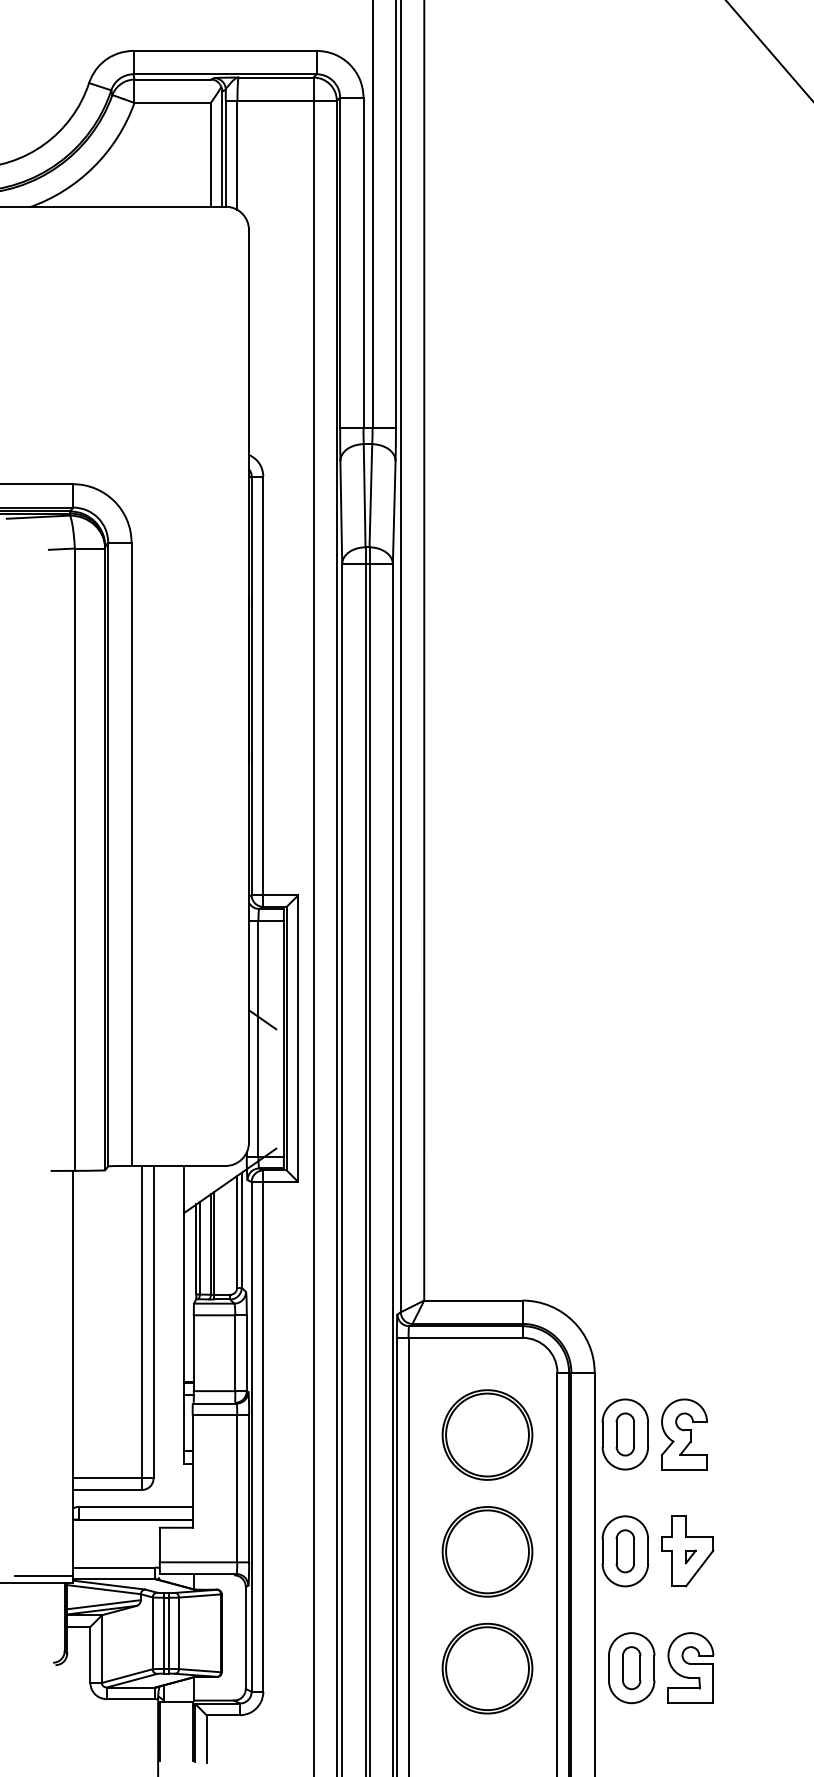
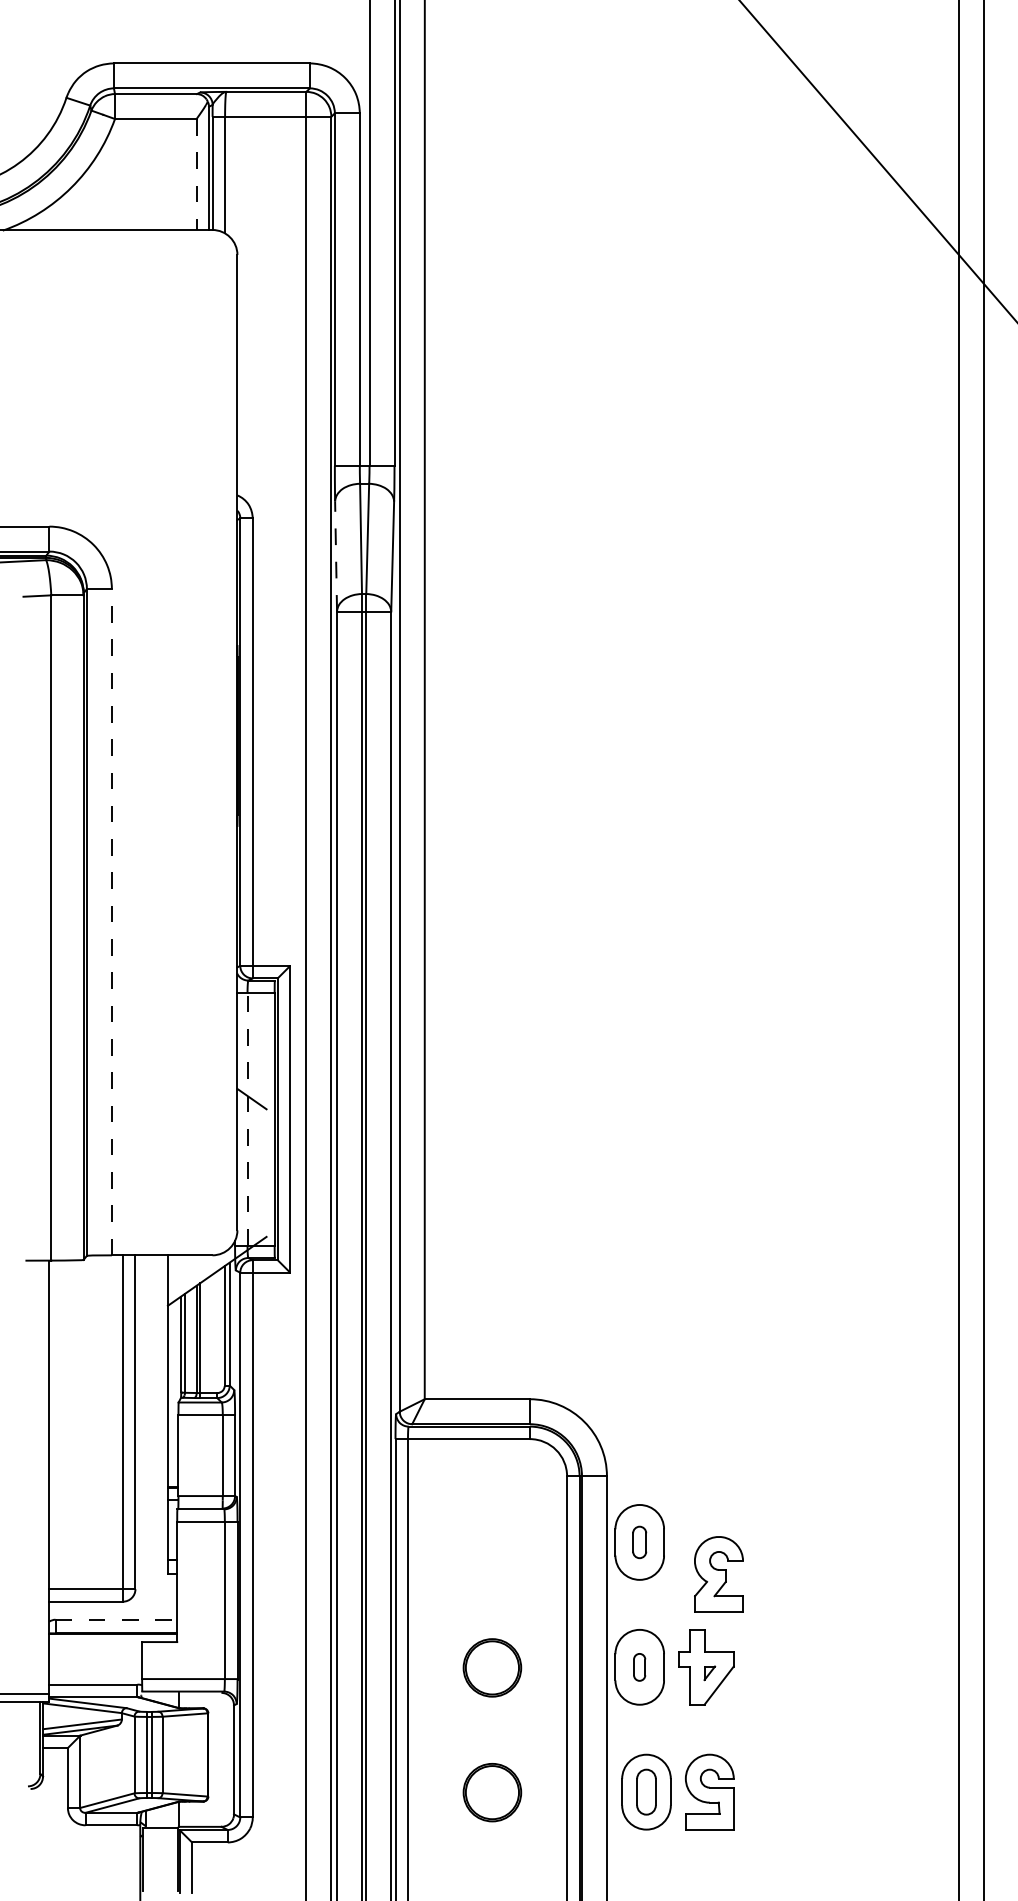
line: (210, 155) -> (196, 175), solid -> dashed
line: (341, 512) -> (336, 556), solid -> dashed
line: (131, 853) -> (111, 921), solid -> dashed
line: (258, 1037) -> (247, 1118), solid -> dashed
part: (487, 1434) -> (492, 1542), removed
part: (625, 1434) -> (639, 1542), size x0.7
part: (684, 1434) -> (718, 1574), moved
line: (135, 1506) -> (116, 1619), solid -> dashed
part: (487, 1551) -> (492, 1667), size x0.6
part: (625, 1551) -> (639, 1667), size x0.6
part: (487, 1668) -> (492, 1792), size x0.6

